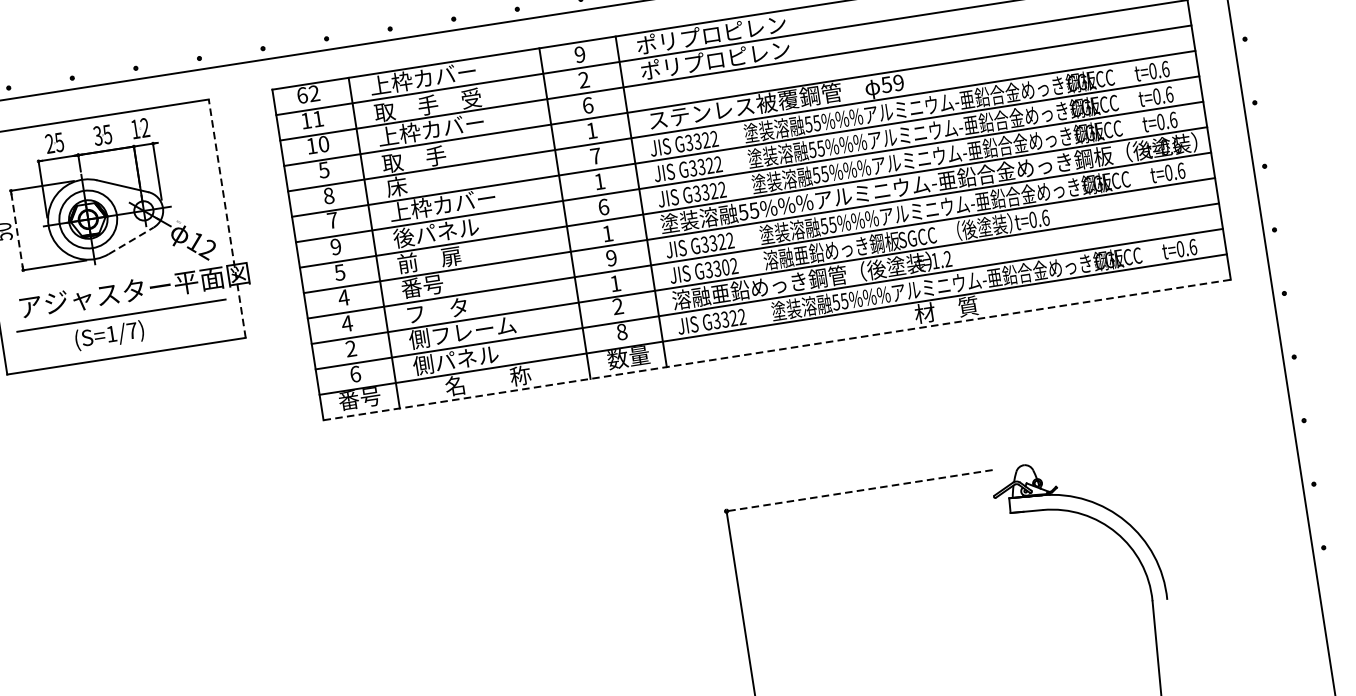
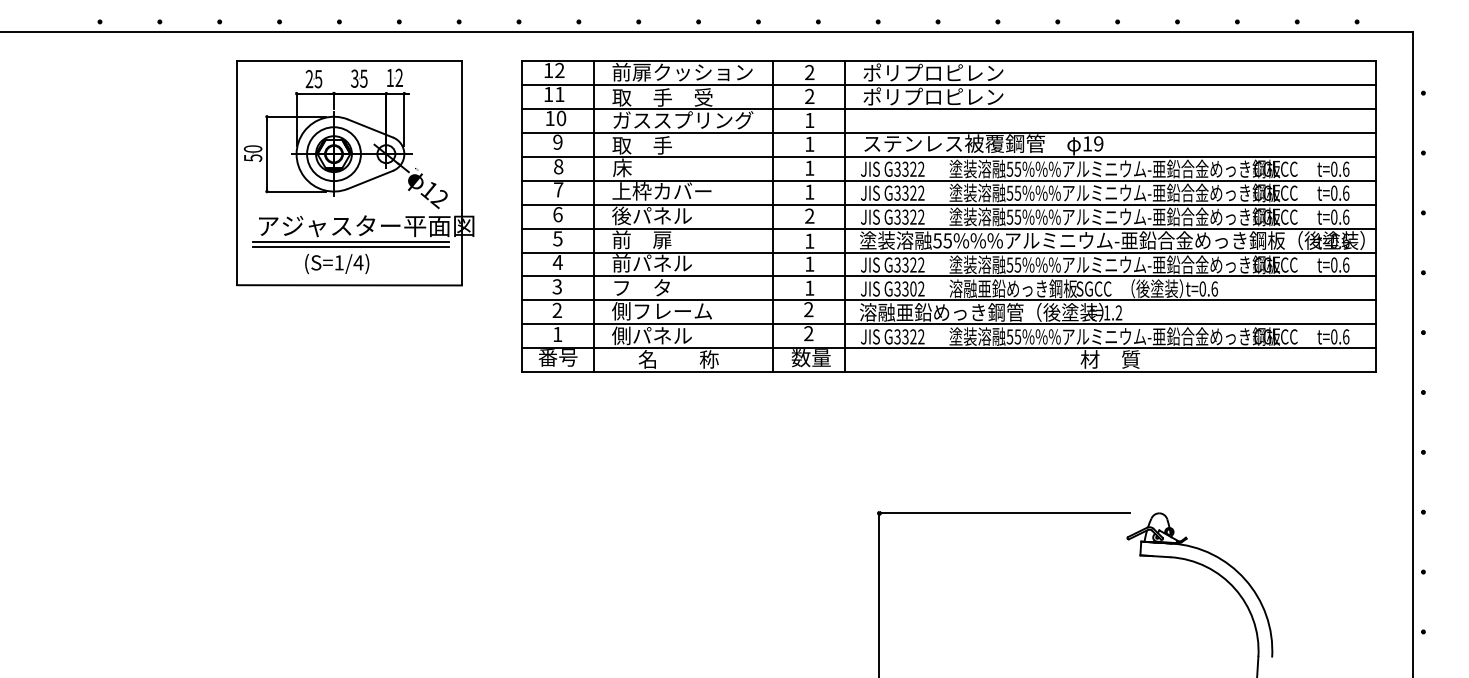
text: (579, 54) -> (809, 72), 9 -> 2
text: (444, 74) -> (682, 71), 上枠カバー -> 前扉クッション
text: (885, 84) -> (1086, 143), 59 -> 19
text: (302, 95) -> (548, 70), 62 -> 12
text: (587, 105) -> (809, 120), 6 -> 1
text: (452, 126) -> (682, 120), 上枠カバー -> ガススプリング
text: (595, 155) -> (809, 167), 7 -> 1
text: (323, 169) -> (557, 141), 5 -> 9
text: (603, 206) -> (809, 215), 6 -> 2
line: (226, 218) -> (461, 172), dashed -> solid
line: (16, 230) -> (266, 154), dashed -> solid
line: (131, 240) -> (370, 179), dashed -> solid
text: (335, 246) -> (557, 214), 9 -> 6
text: (611, 257) -> (809, 263), 9 -> 1
text: (443, 283) -> (651, 263), 番号 -> 前パネル
line: (120, 309) -> (350, 241), added
text: (347, 323) -> (557, 286), 4 -> 3
text: (132, 330) -> (358, 262), (S=1/7) -> (S=1/4)
text: (621, 331) -> (808, 333), 8 -> 2
line: (777, 350) -> (949, 372), dashed -> solid
text: (355, 374) -> (557, 334), 6 -> 1
line: (859, 490) -> (1004, 513), dashed -> solid

